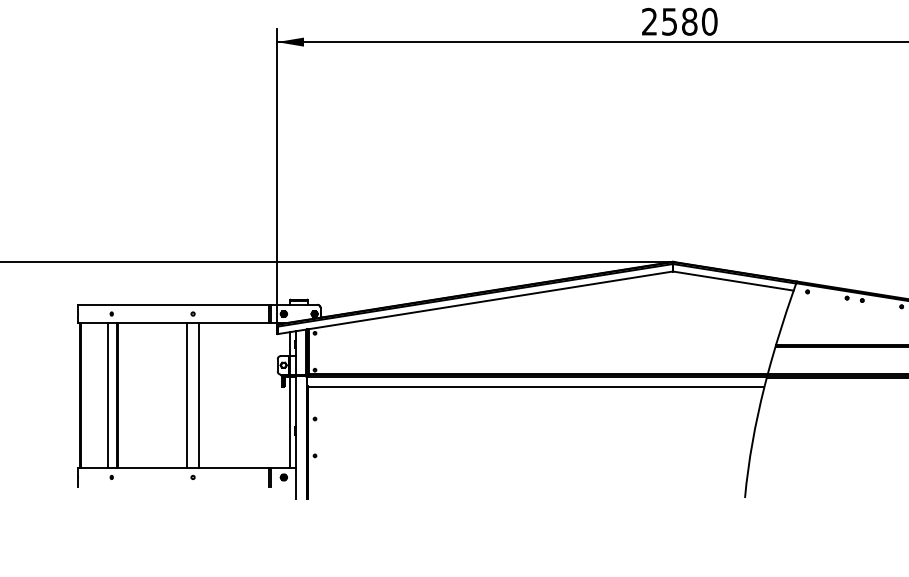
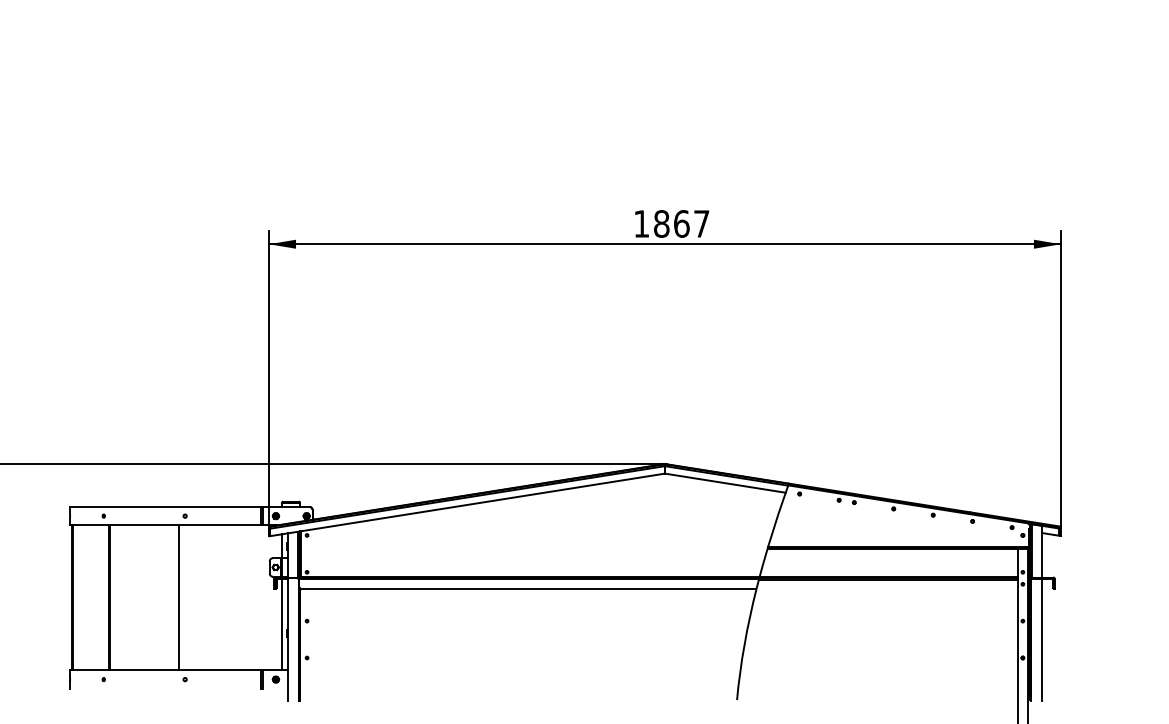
text: (679, 21) -> (671, 223), 2580 -> 1867
line: (108, 395) -> (100, 597), removed
line: (199, 395) -> (191, 597), removed

